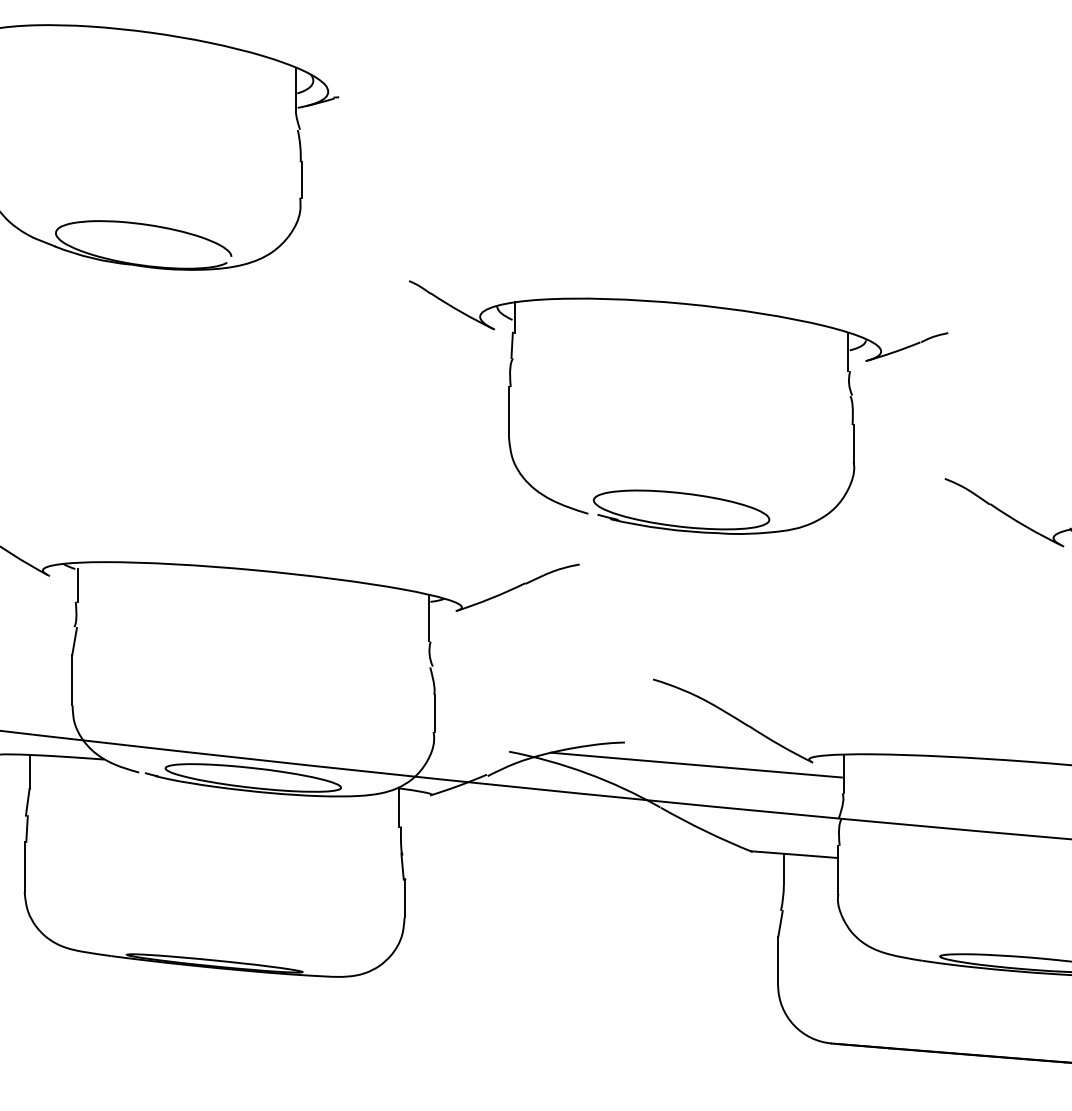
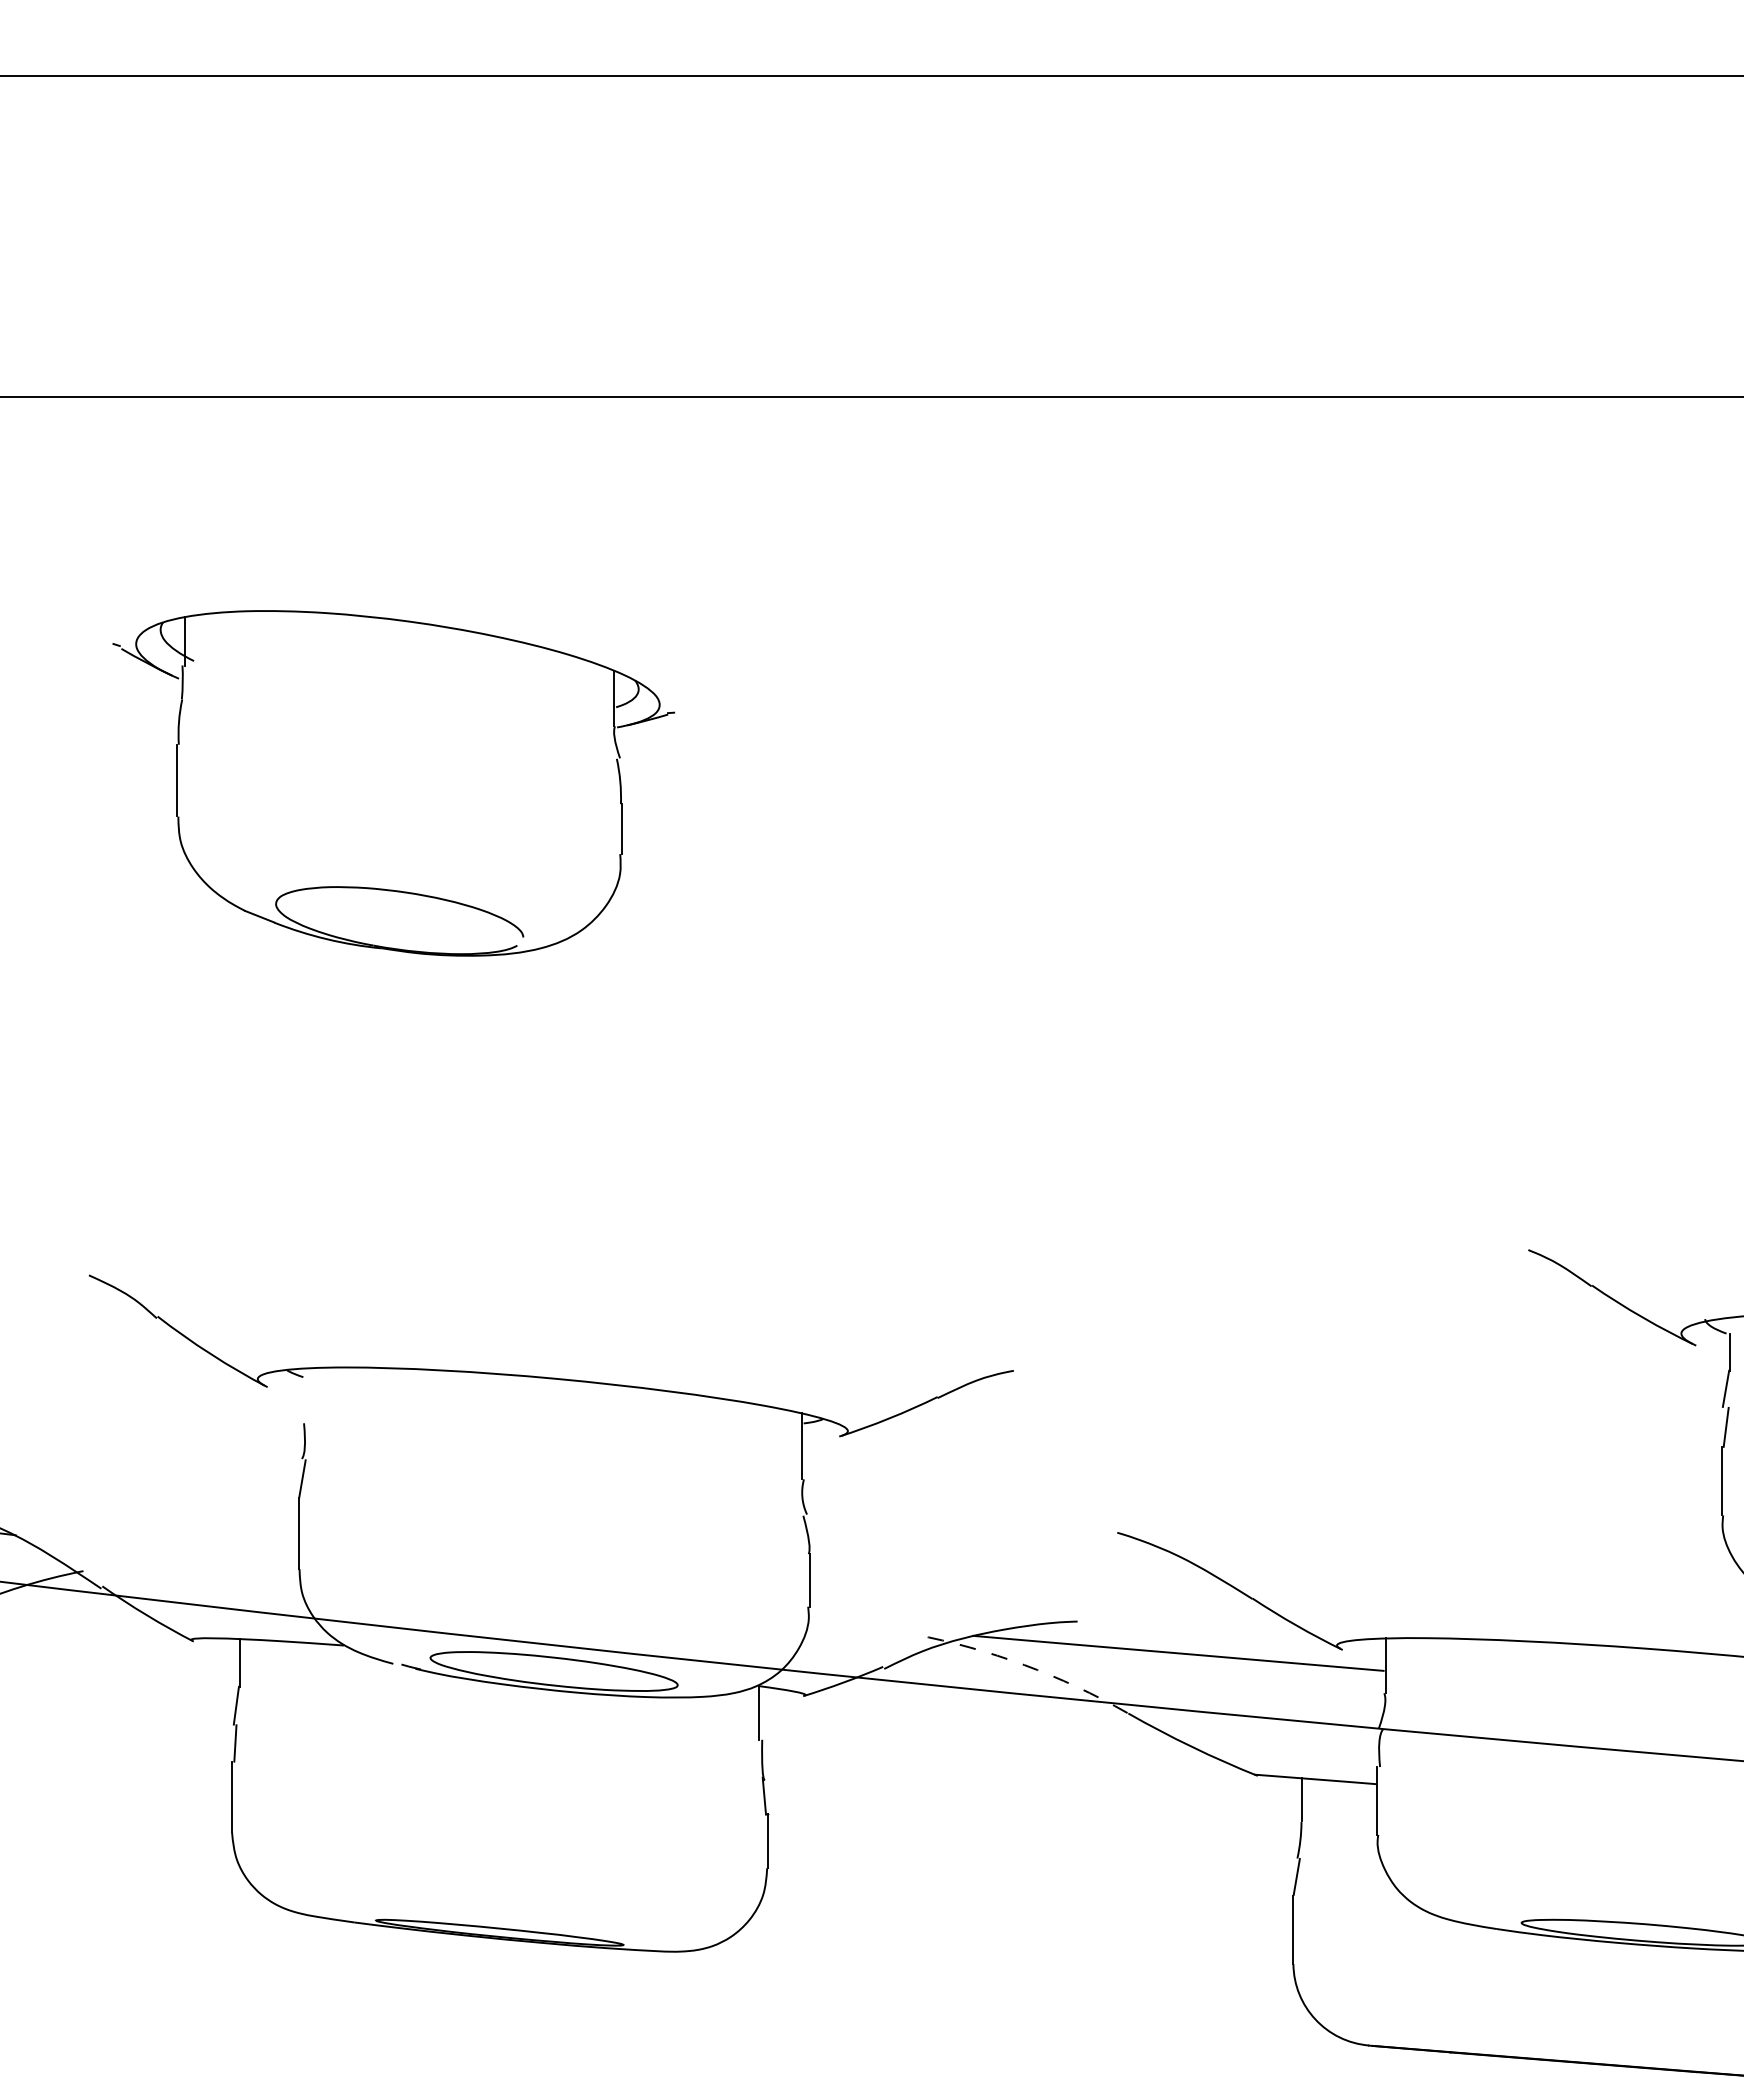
part: (670, 491) -> (1141, 1267), removed
line: (77, 585) -> (306, 1400), removed
arc: (587, 773) -> (1024, 1665), solid -> dashed

